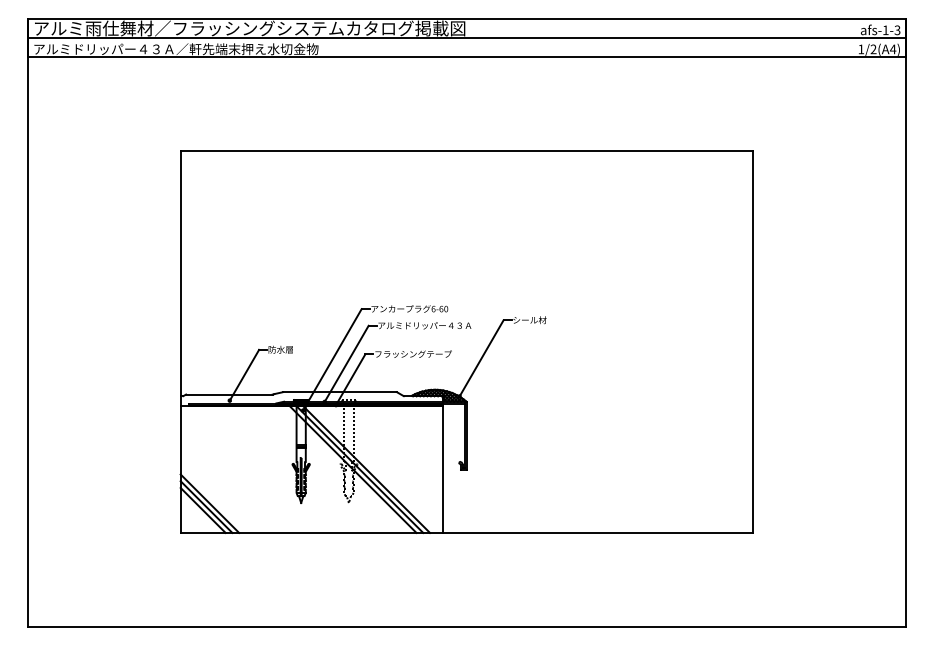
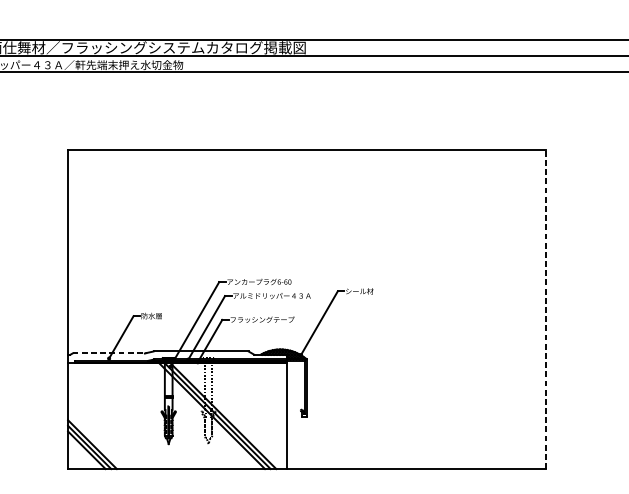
line: (753, 342) -> (546, 310), solid -> dashed
line: (229, 394) -> (108, 353), solid -> dashed

